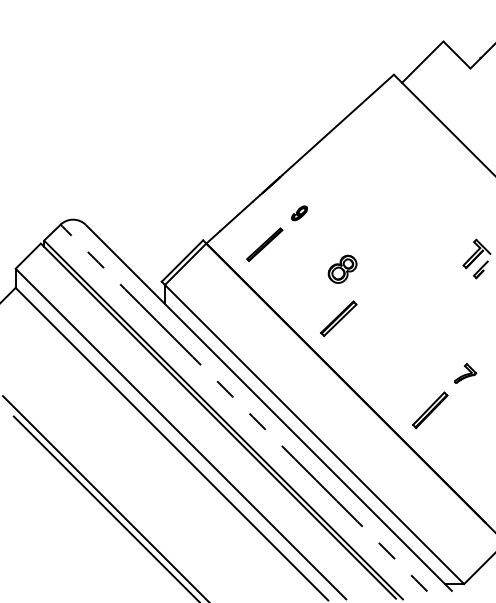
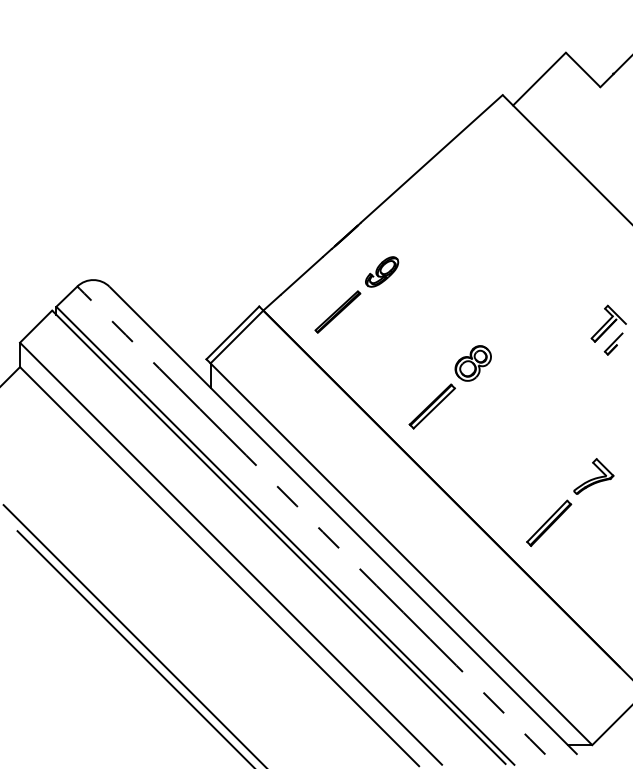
part: (299, 212) -> (382, 271), size x1.67
part: (342, 269) -> (472, 363), moved
part: (465, 373) -> (593, 476), size x1.43

